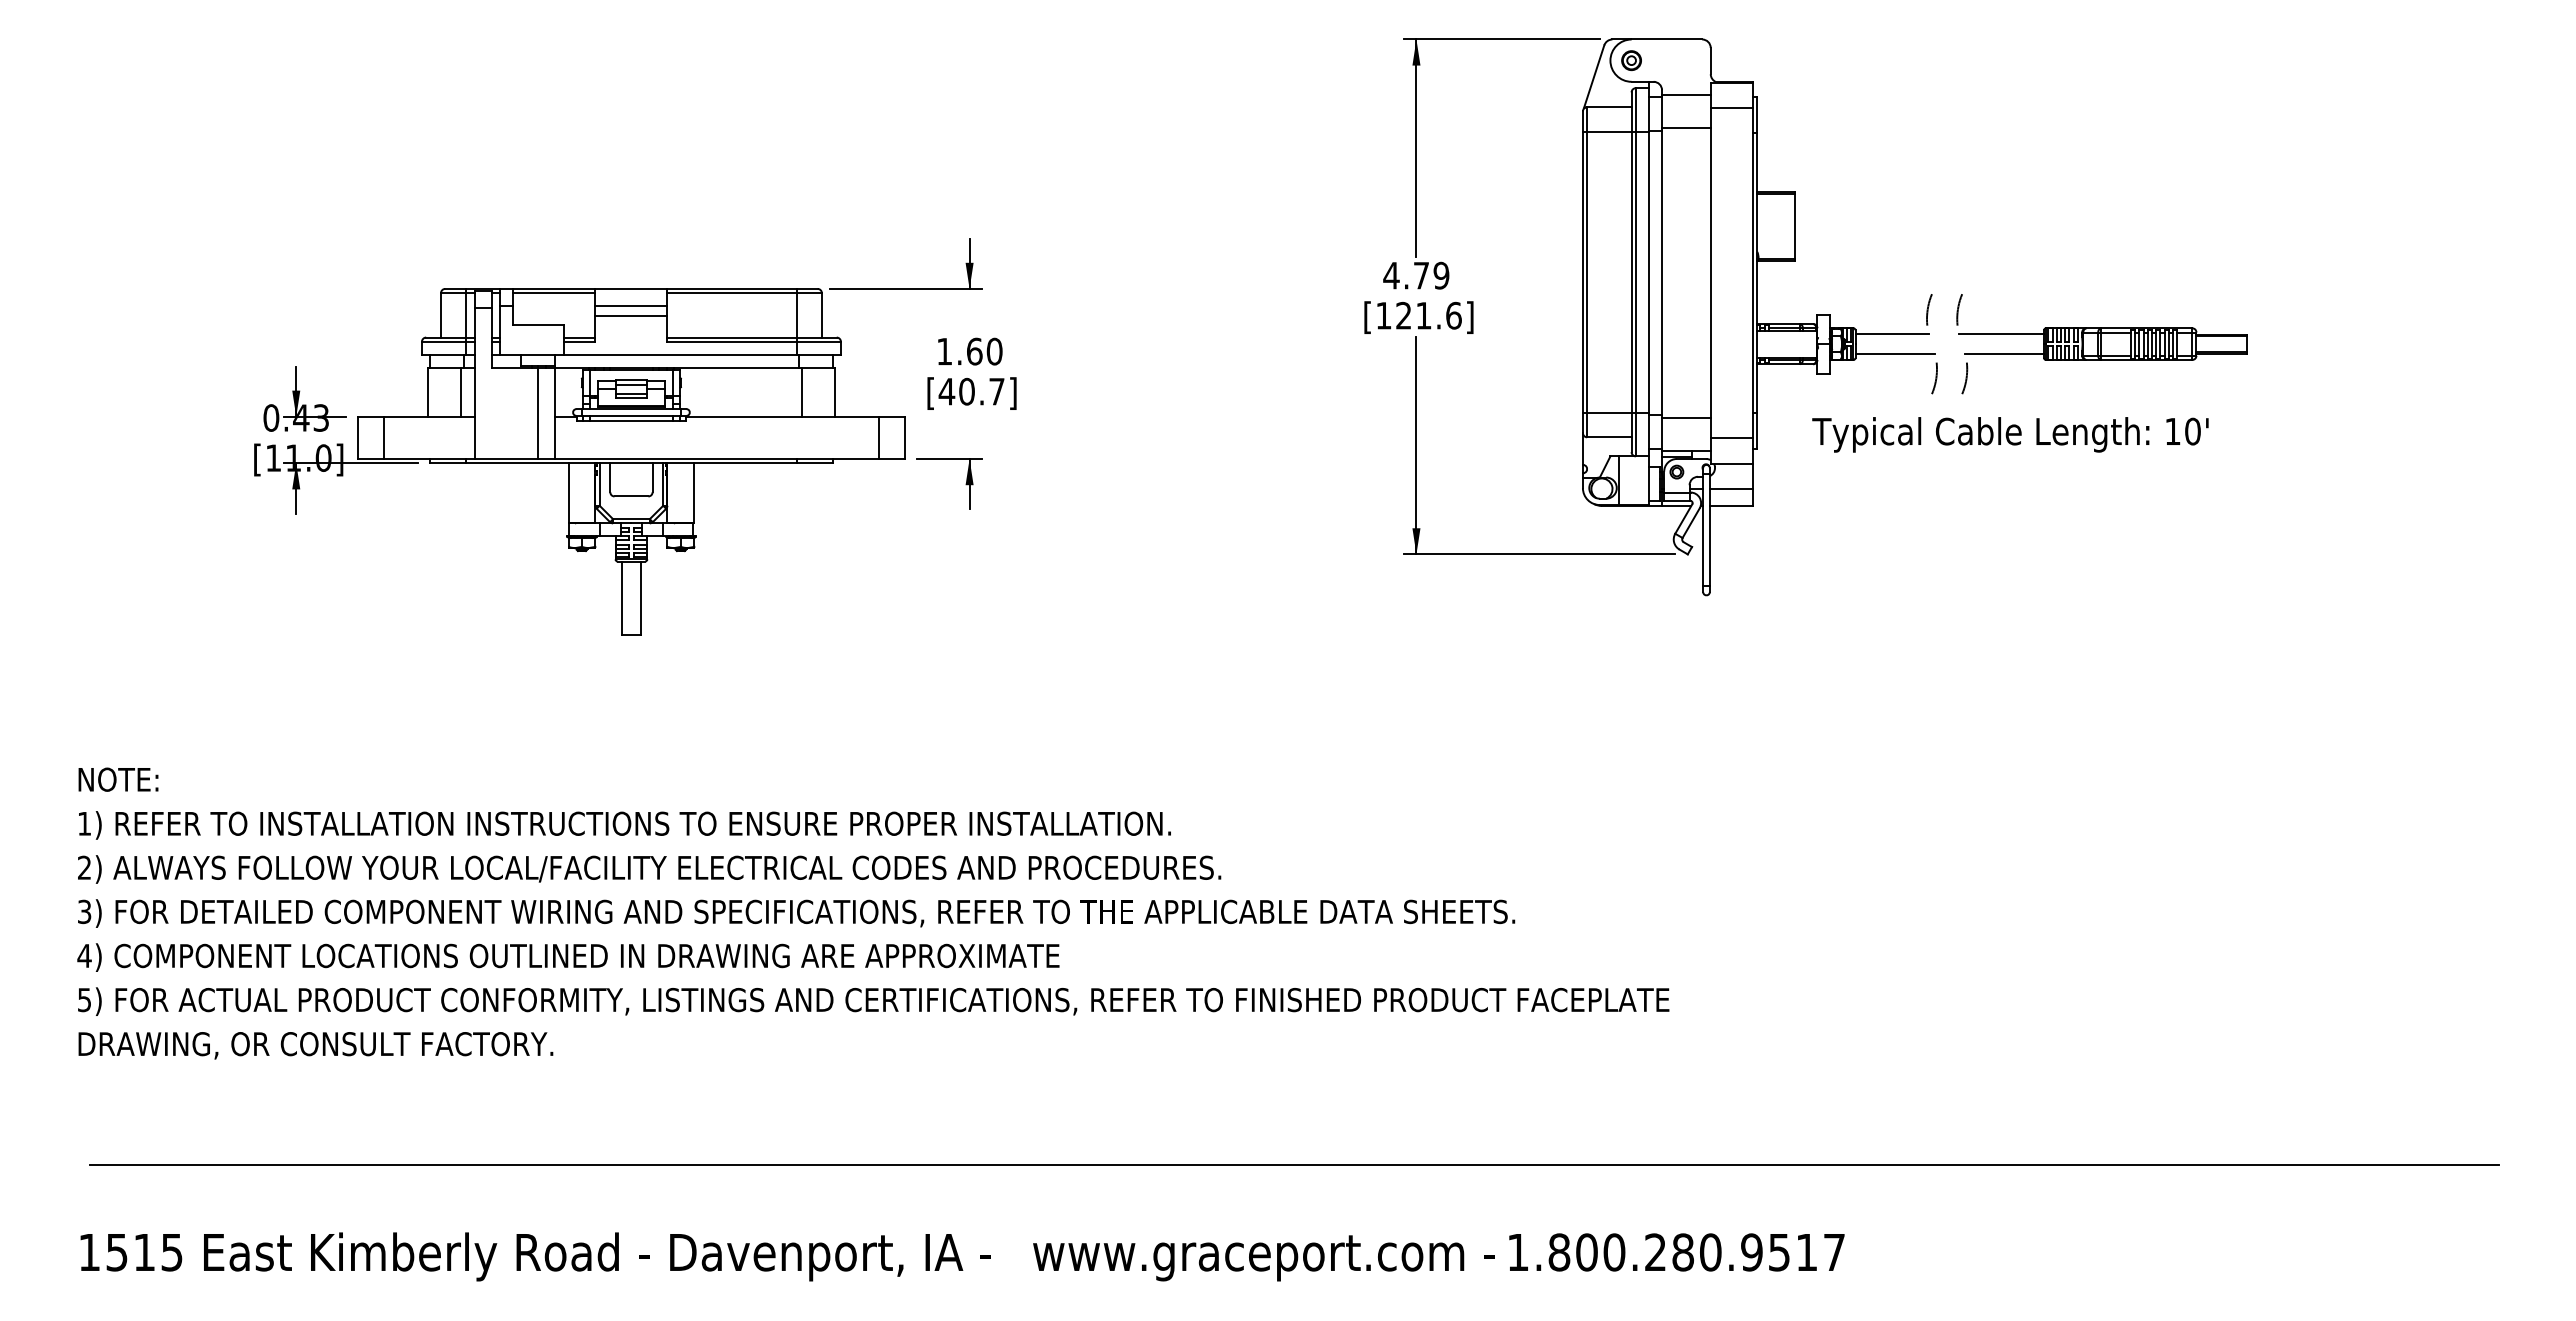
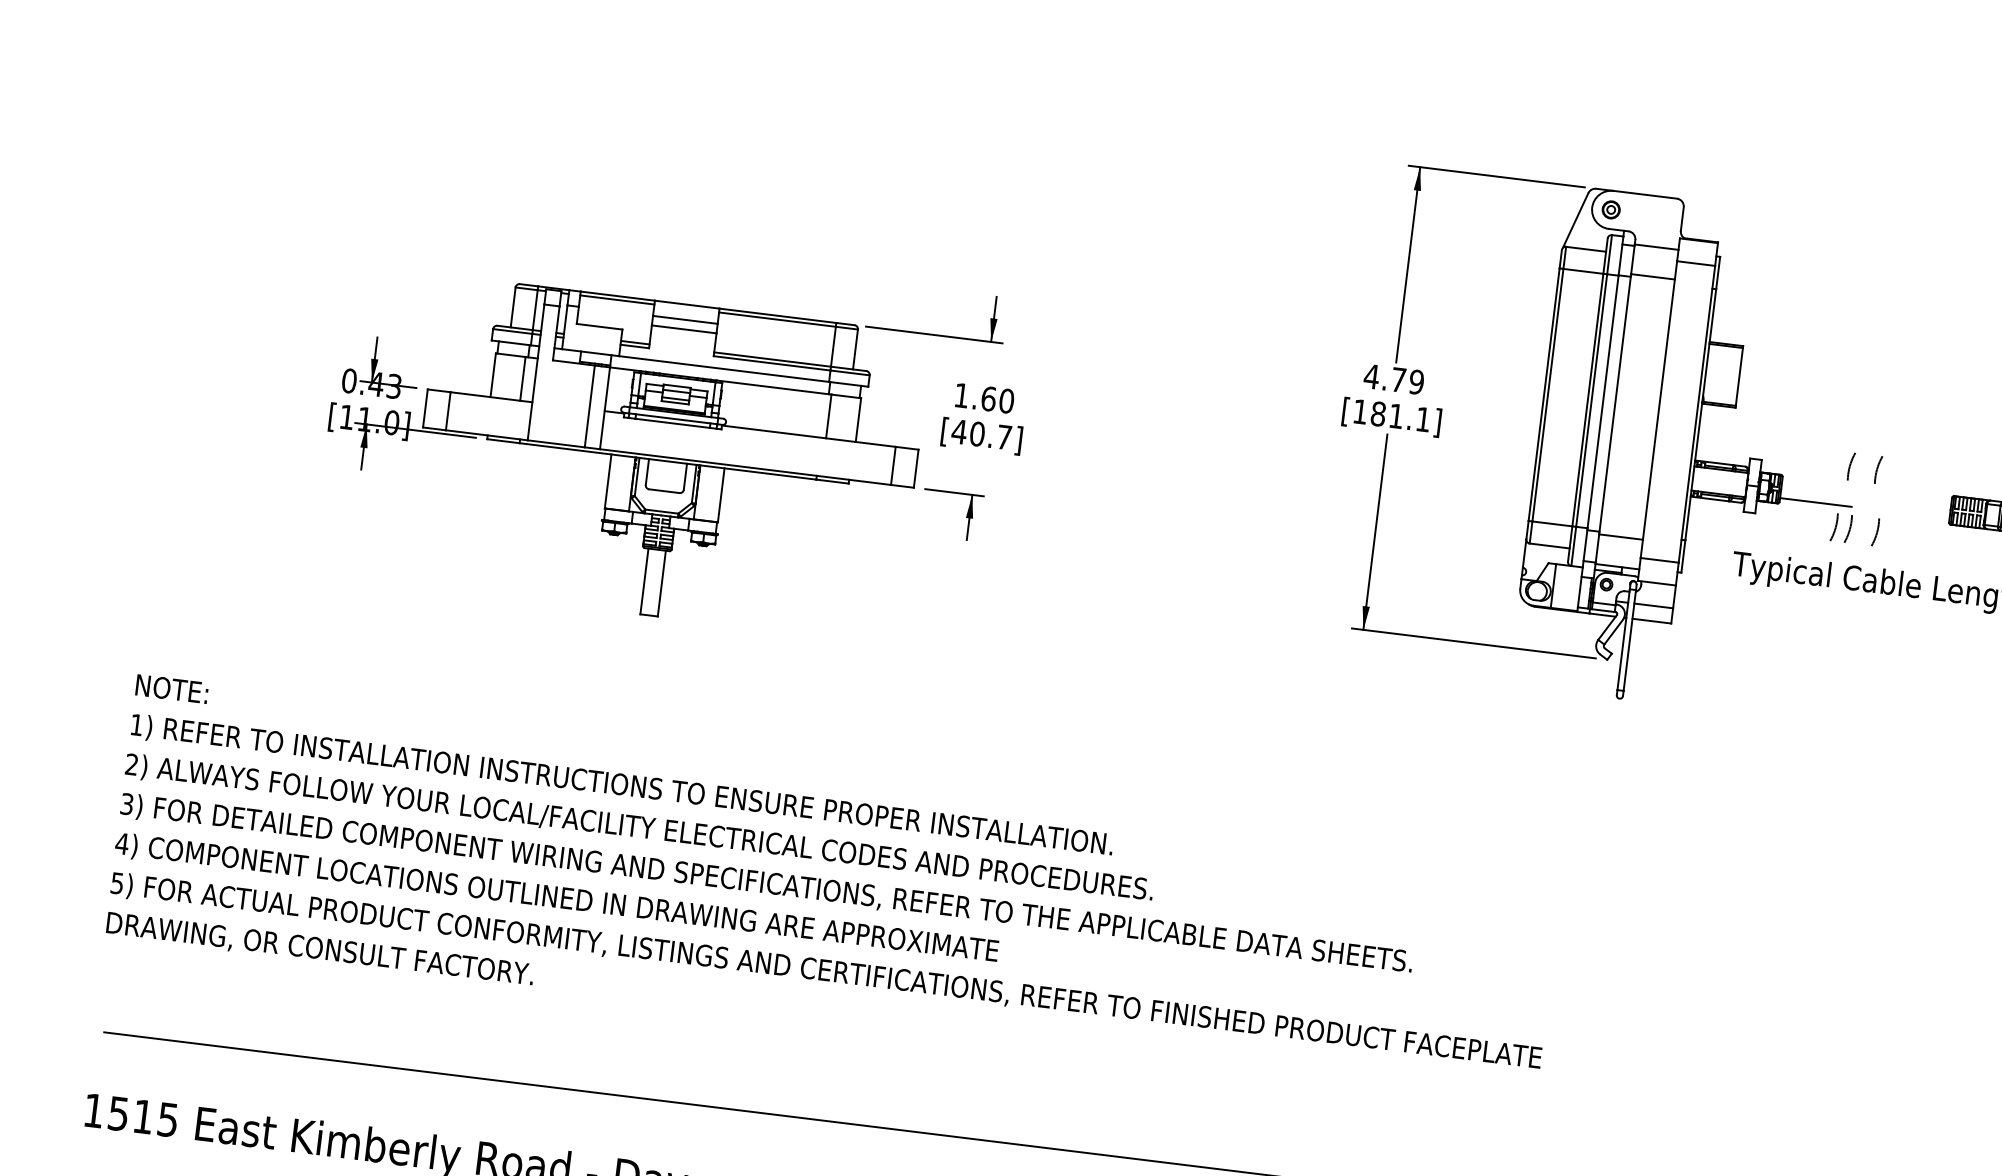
text: (1428, 315) -> (1400, 416), [121.6] -> [181.1]
line: (1891, 334) -> (1814, 484), removed
line: (2001, 334) -> (1913, 496), removed
line: (2004, 353) -> (1914, 514), removed
arc: (1919, 378) -> (1834, 527), added

